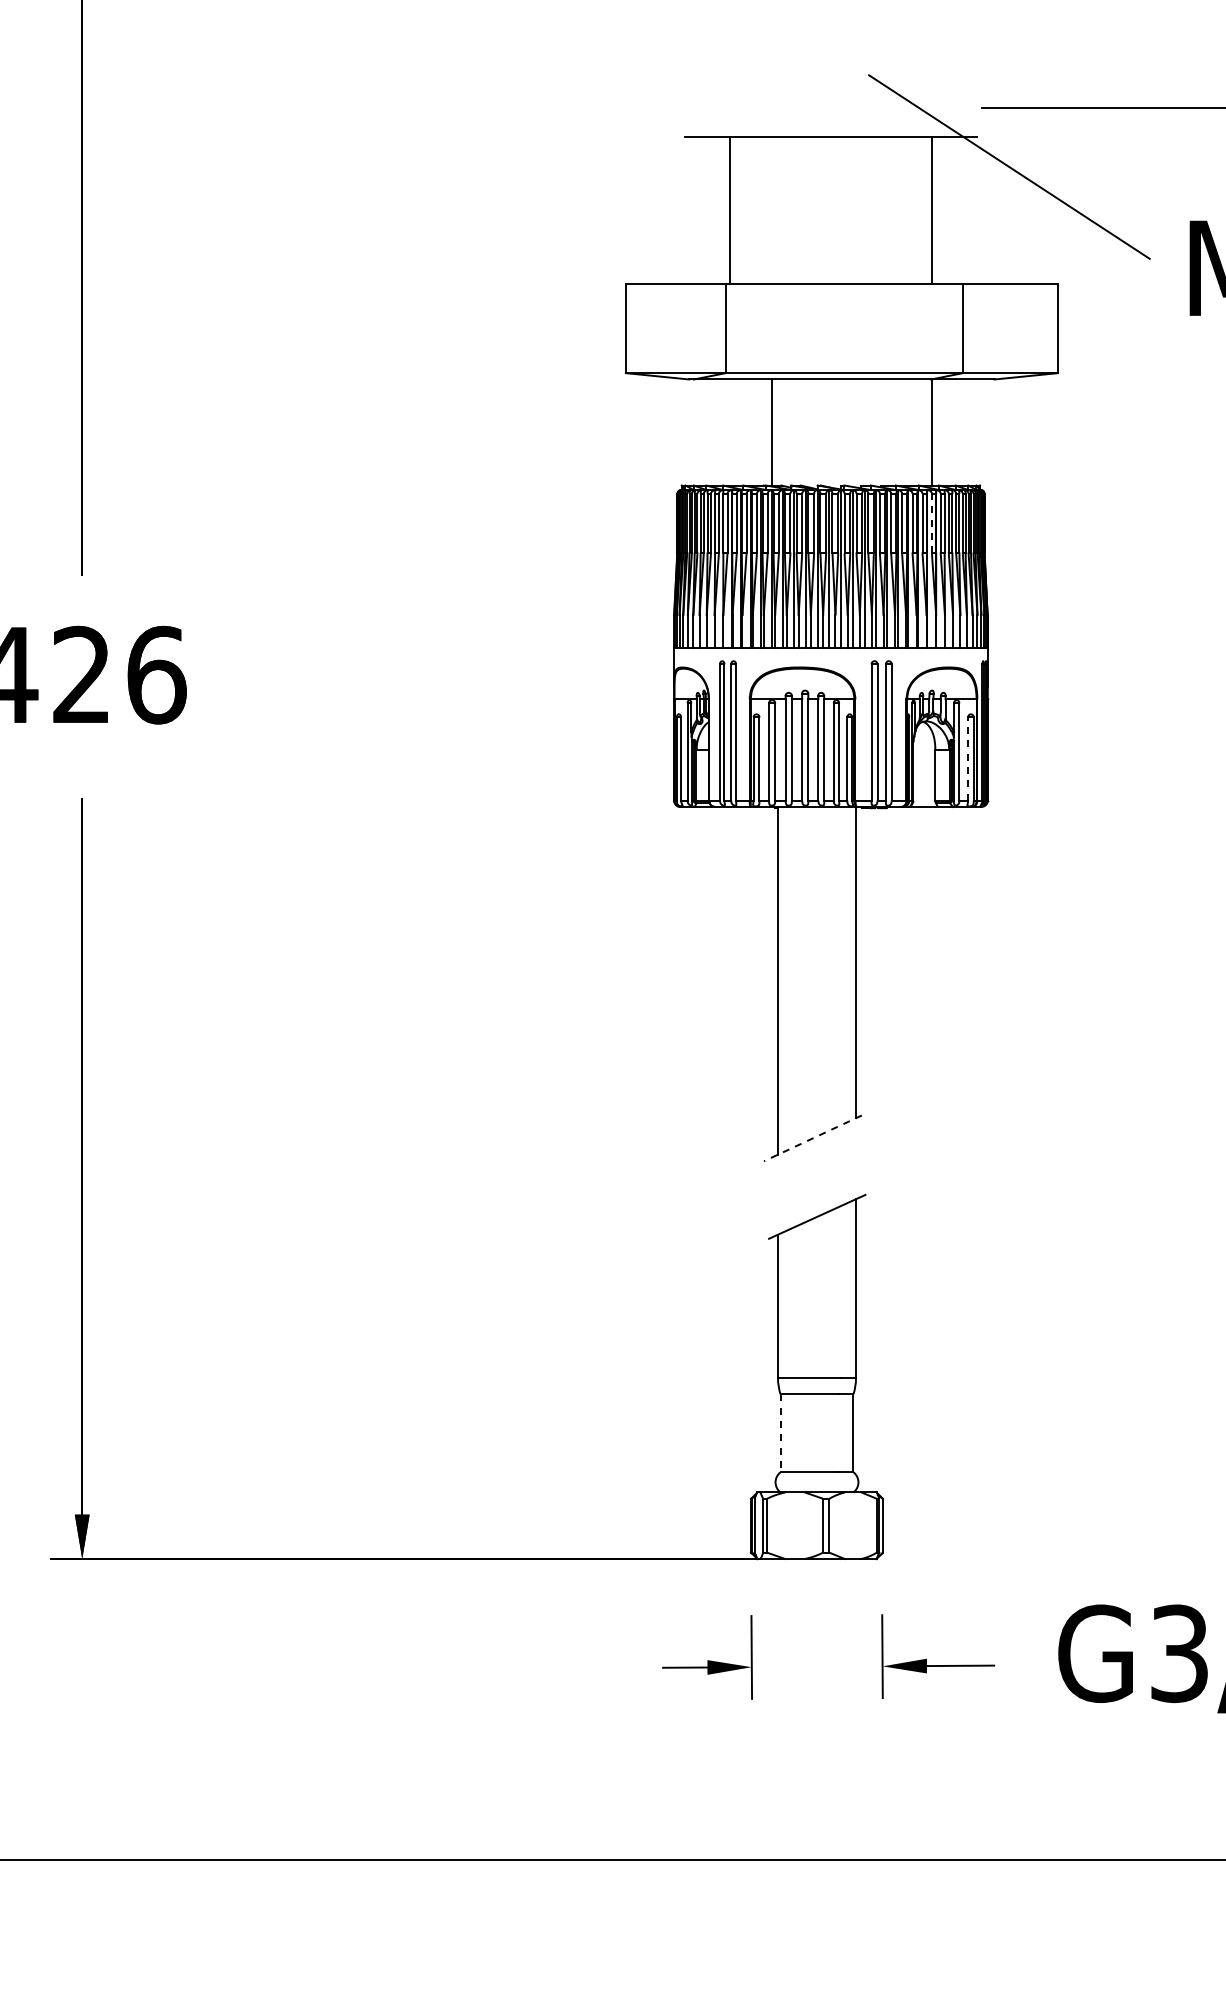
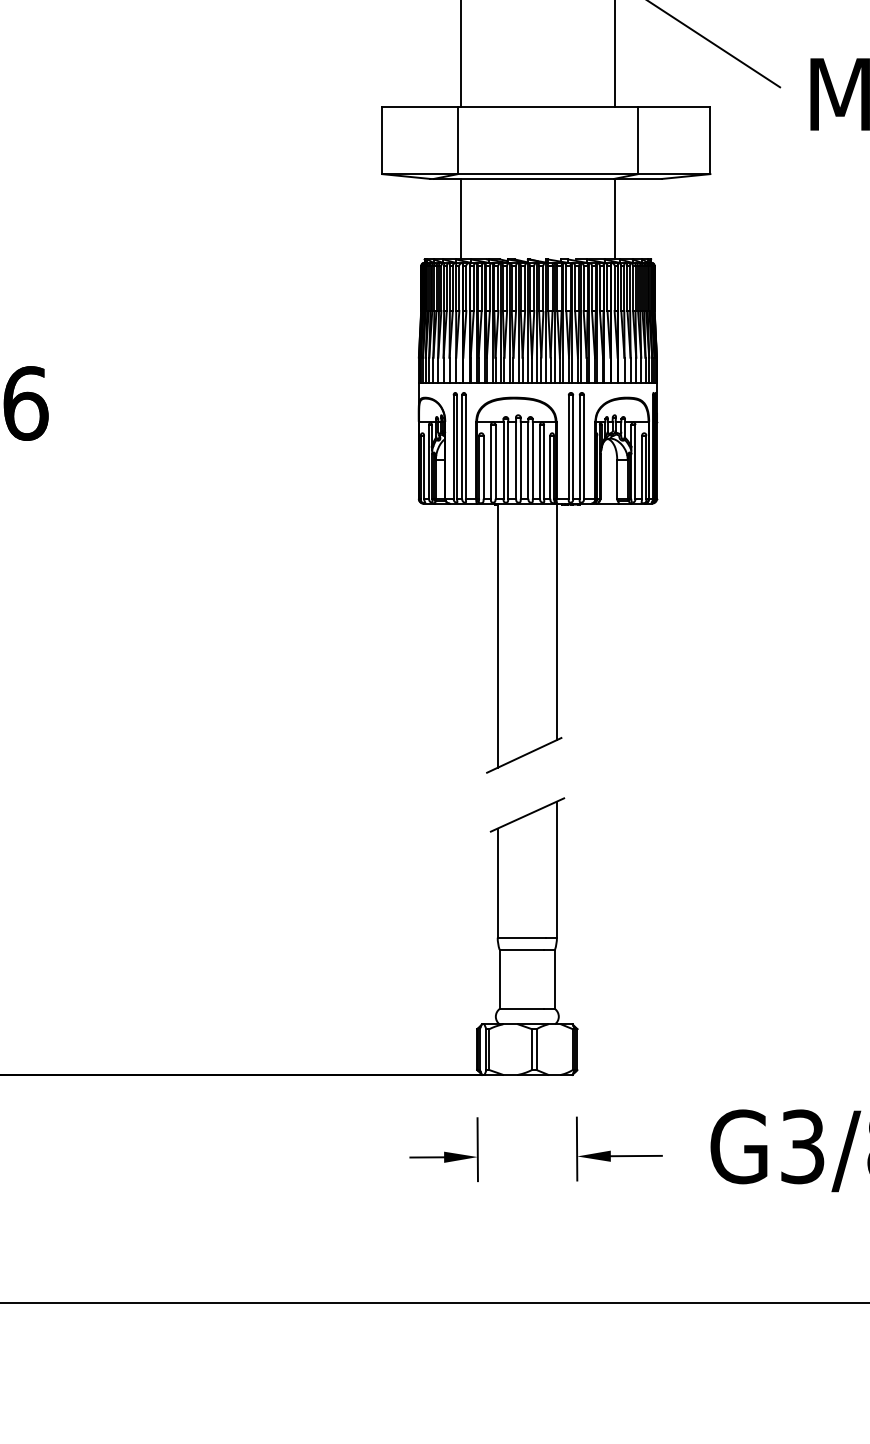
line: (771, 432) -> (460, 219), moved
line: (931, 523) -> (614, 288), dashed -> solid
line: (968, 758) -> (642, 466), dashed -> solid
line: (812, 1138) -> (523, 755), dashed -> solid
line: (780, 1433) -> (499, 979), dashed -> solid

